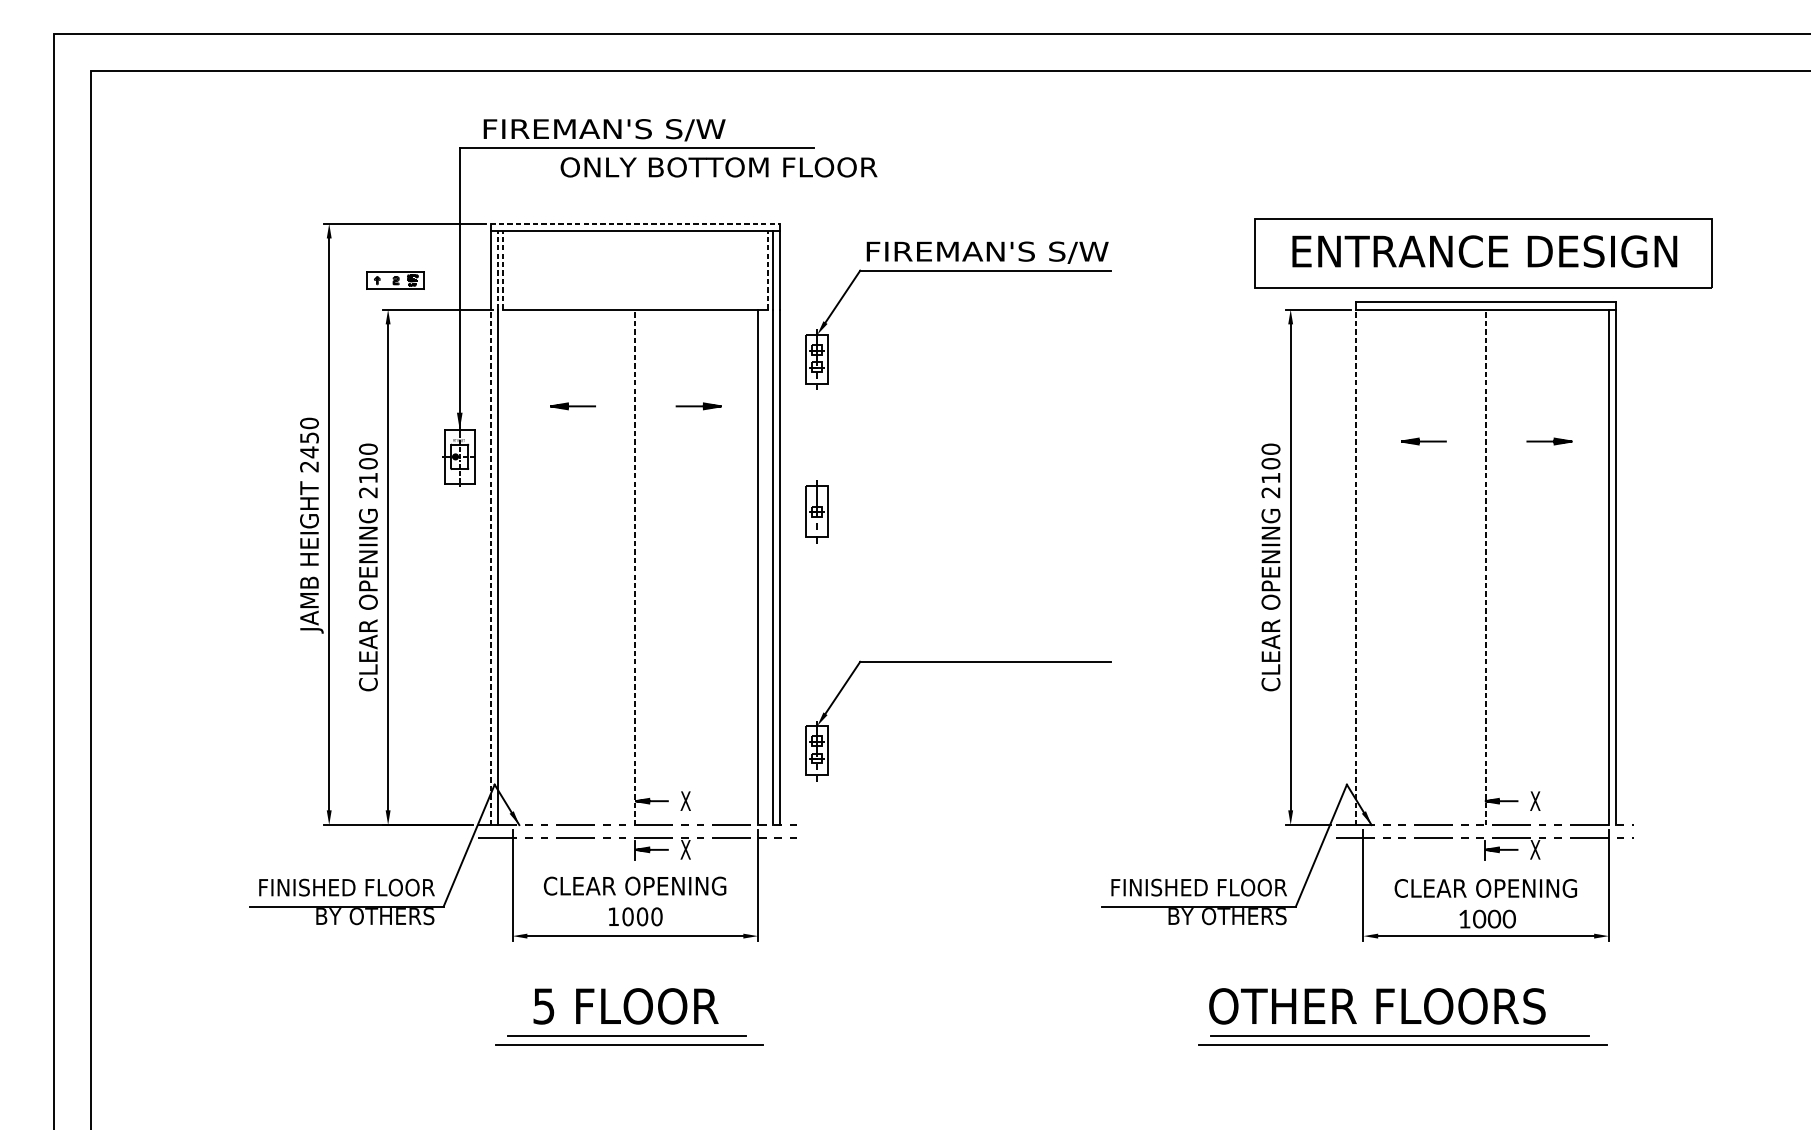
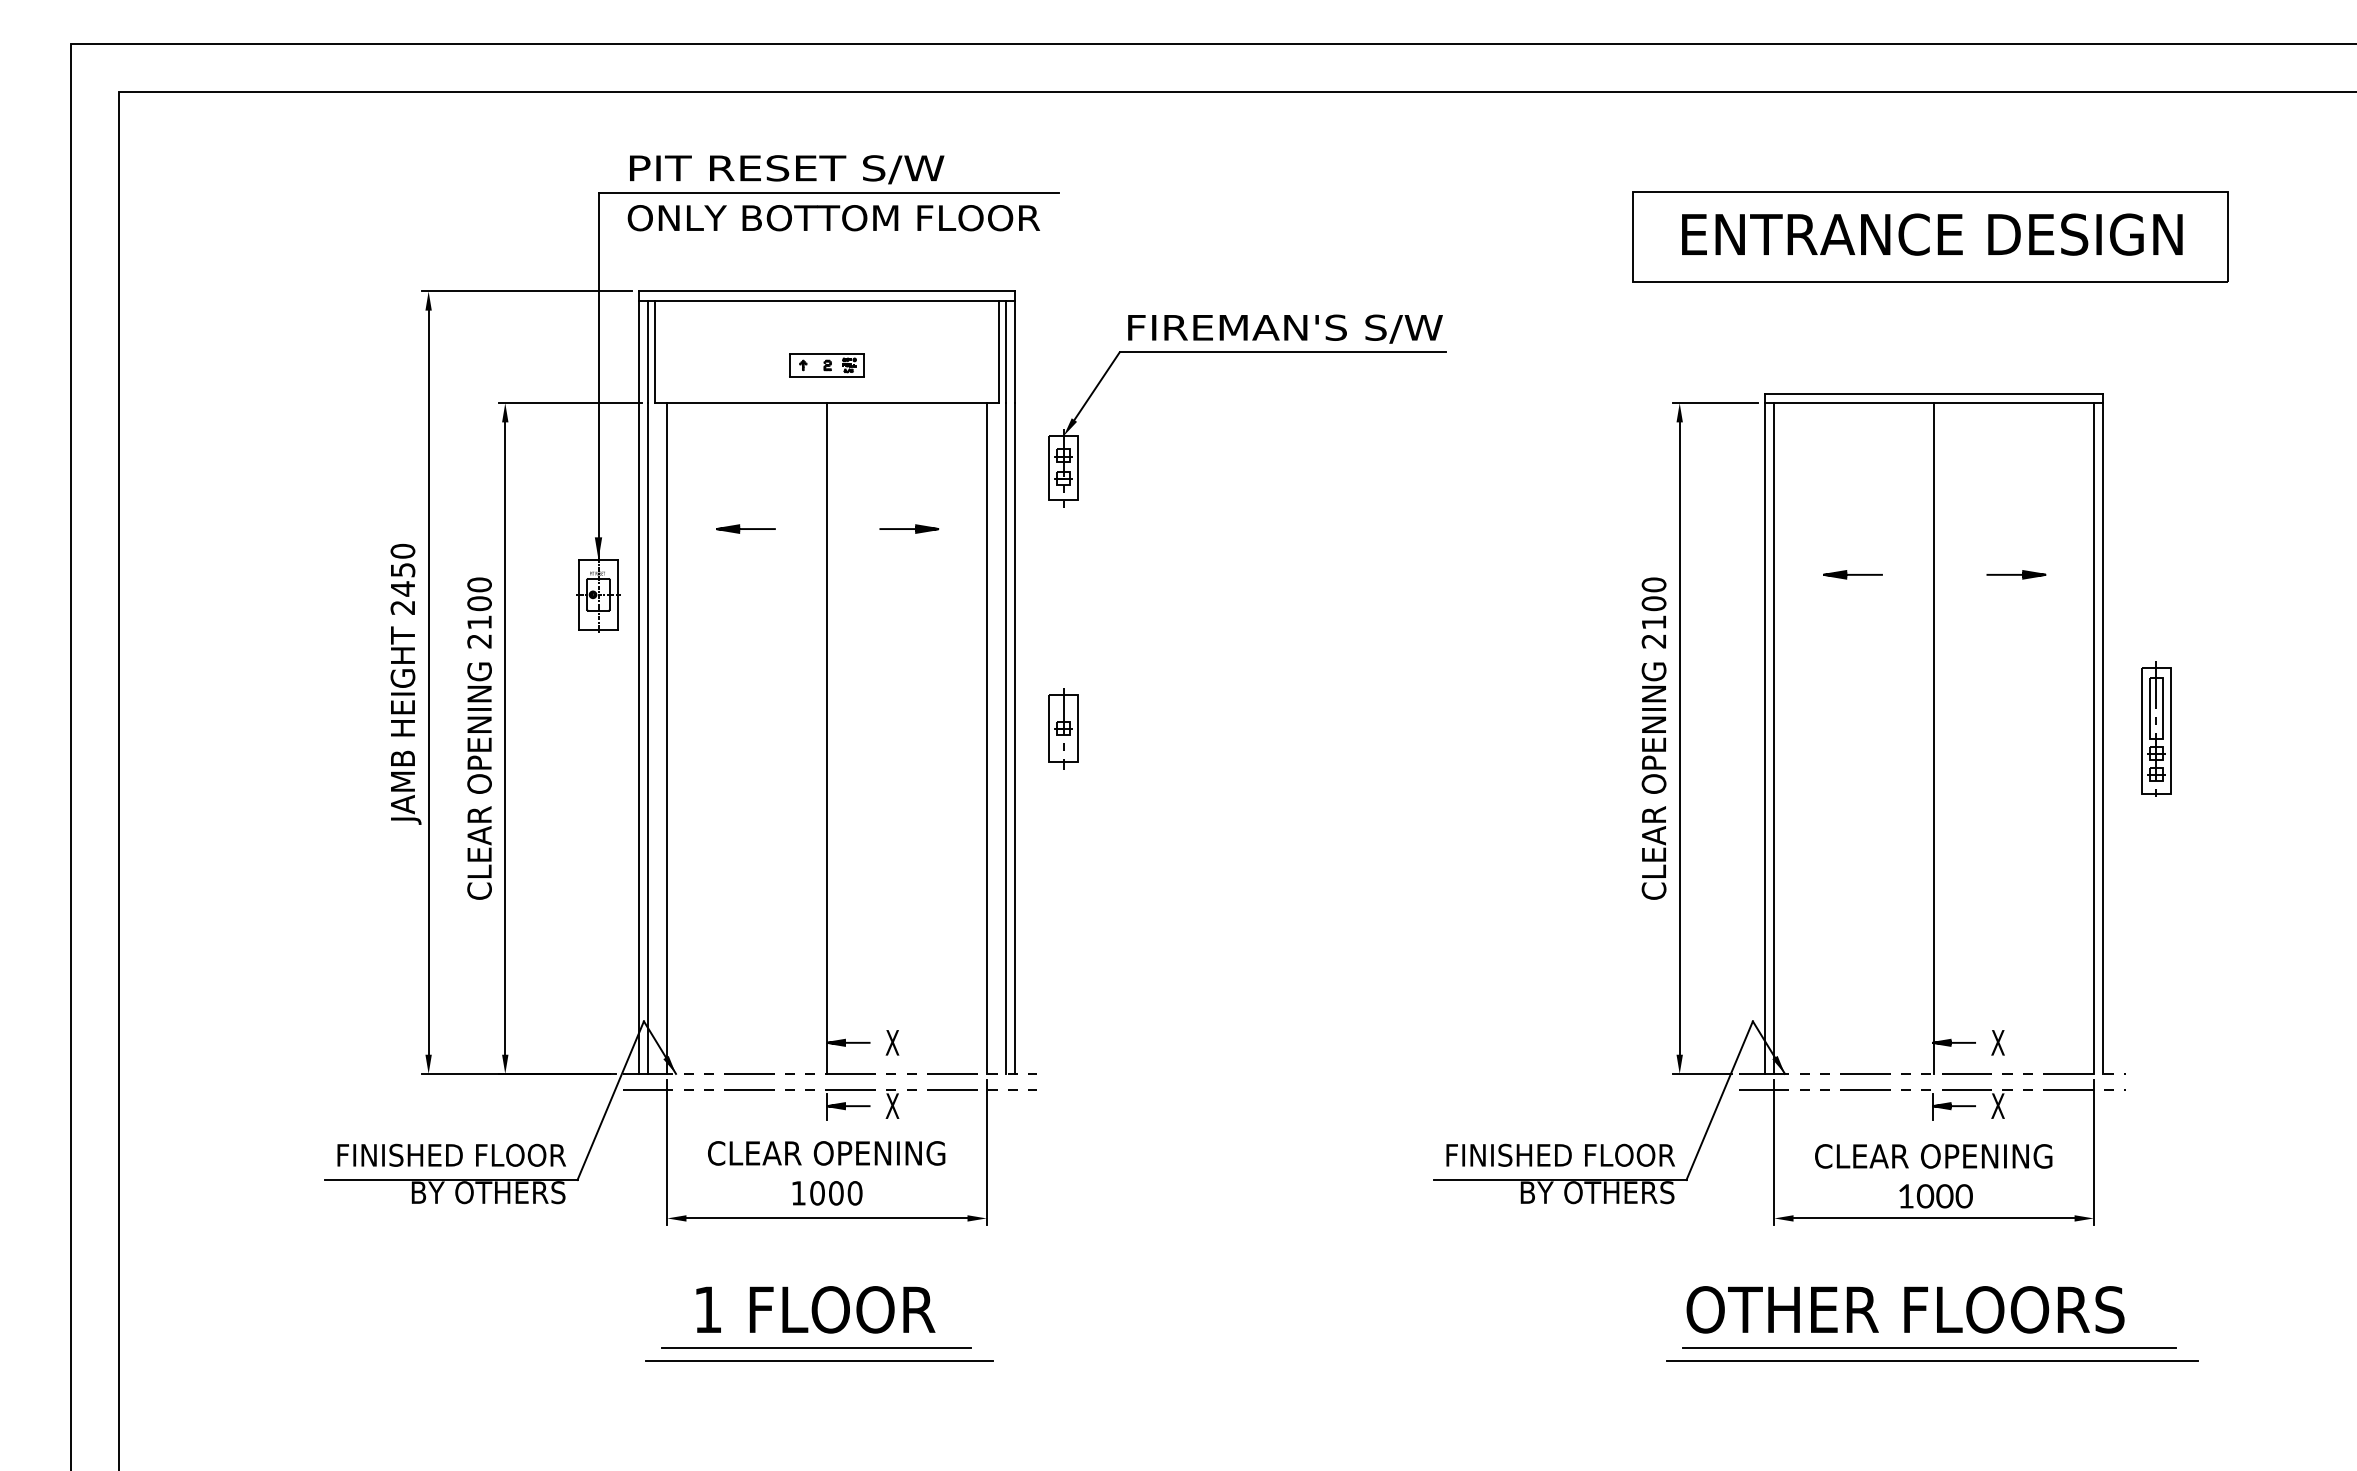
text: (604, 130) -> (786, 169), FIREMAN'S S/W -> PIT RESET S/W
text: (718, 167) -> (833, 218), moved
line: (635, 223) -> (827, 291), dashed -> solid
part: (1483, 252) -> (1930, 236), moved
line: (498, 269) -> (648, 351), dashed -> solid
line: (502, 269) -> (654, 351), dashed -> solid
line: (767, 269) -> (999, 351), dashed -> solid
part: (395, 280) -> (826, 365), moved
part: (817, 511) -> (1063, 728), moved
part: (1657, 559) -> (2156, 728), added
line: (490, 567) -> (638, 738), dashed -> solid
line: (512, 567) -> (667, 738), added
line: (634, 567) -> (826, 738), dashed -> solid
line: (1355, 567) -> (1764, 738), dashed -> solid
line: (1363, 567) -> (1774, 738), added
line: (1486, 567) -> (1934, 738), dashed -> solid
part: (958, 661) -> (1247, 861), removed
text: (543, 1006) -> (707, 1309), 5 -> 1
text: (1377, 1006) -> (1905, 1309), moved
part: (1402, 1040) -> (1932, 1354), moved

